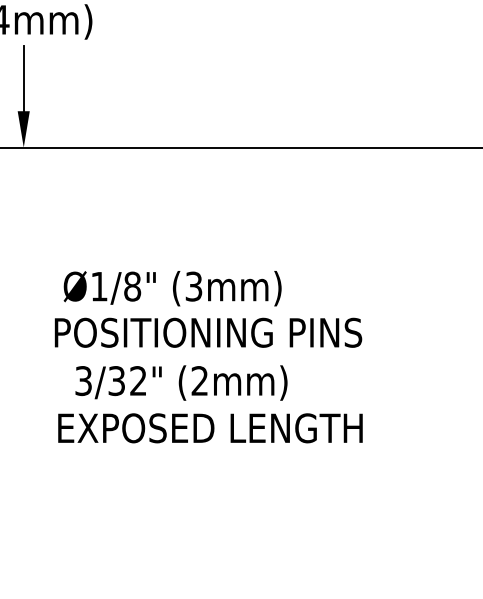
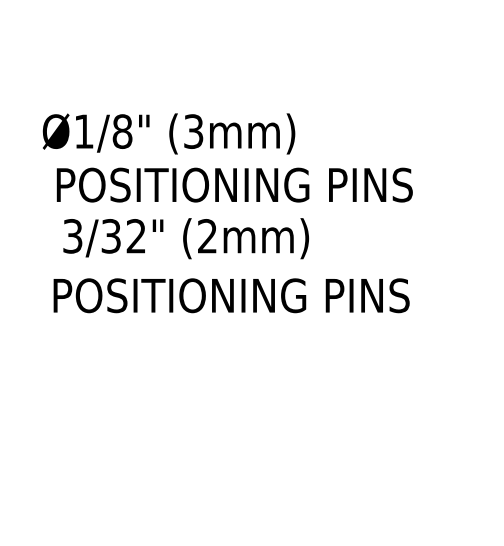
text: (172, 288) -> (168, 133), moved
text: (181, 382) -> (186, 238), moved
text: (207, 428) -> (233, 295), EXPOSED LENGTH -> POSITIONING PINS

